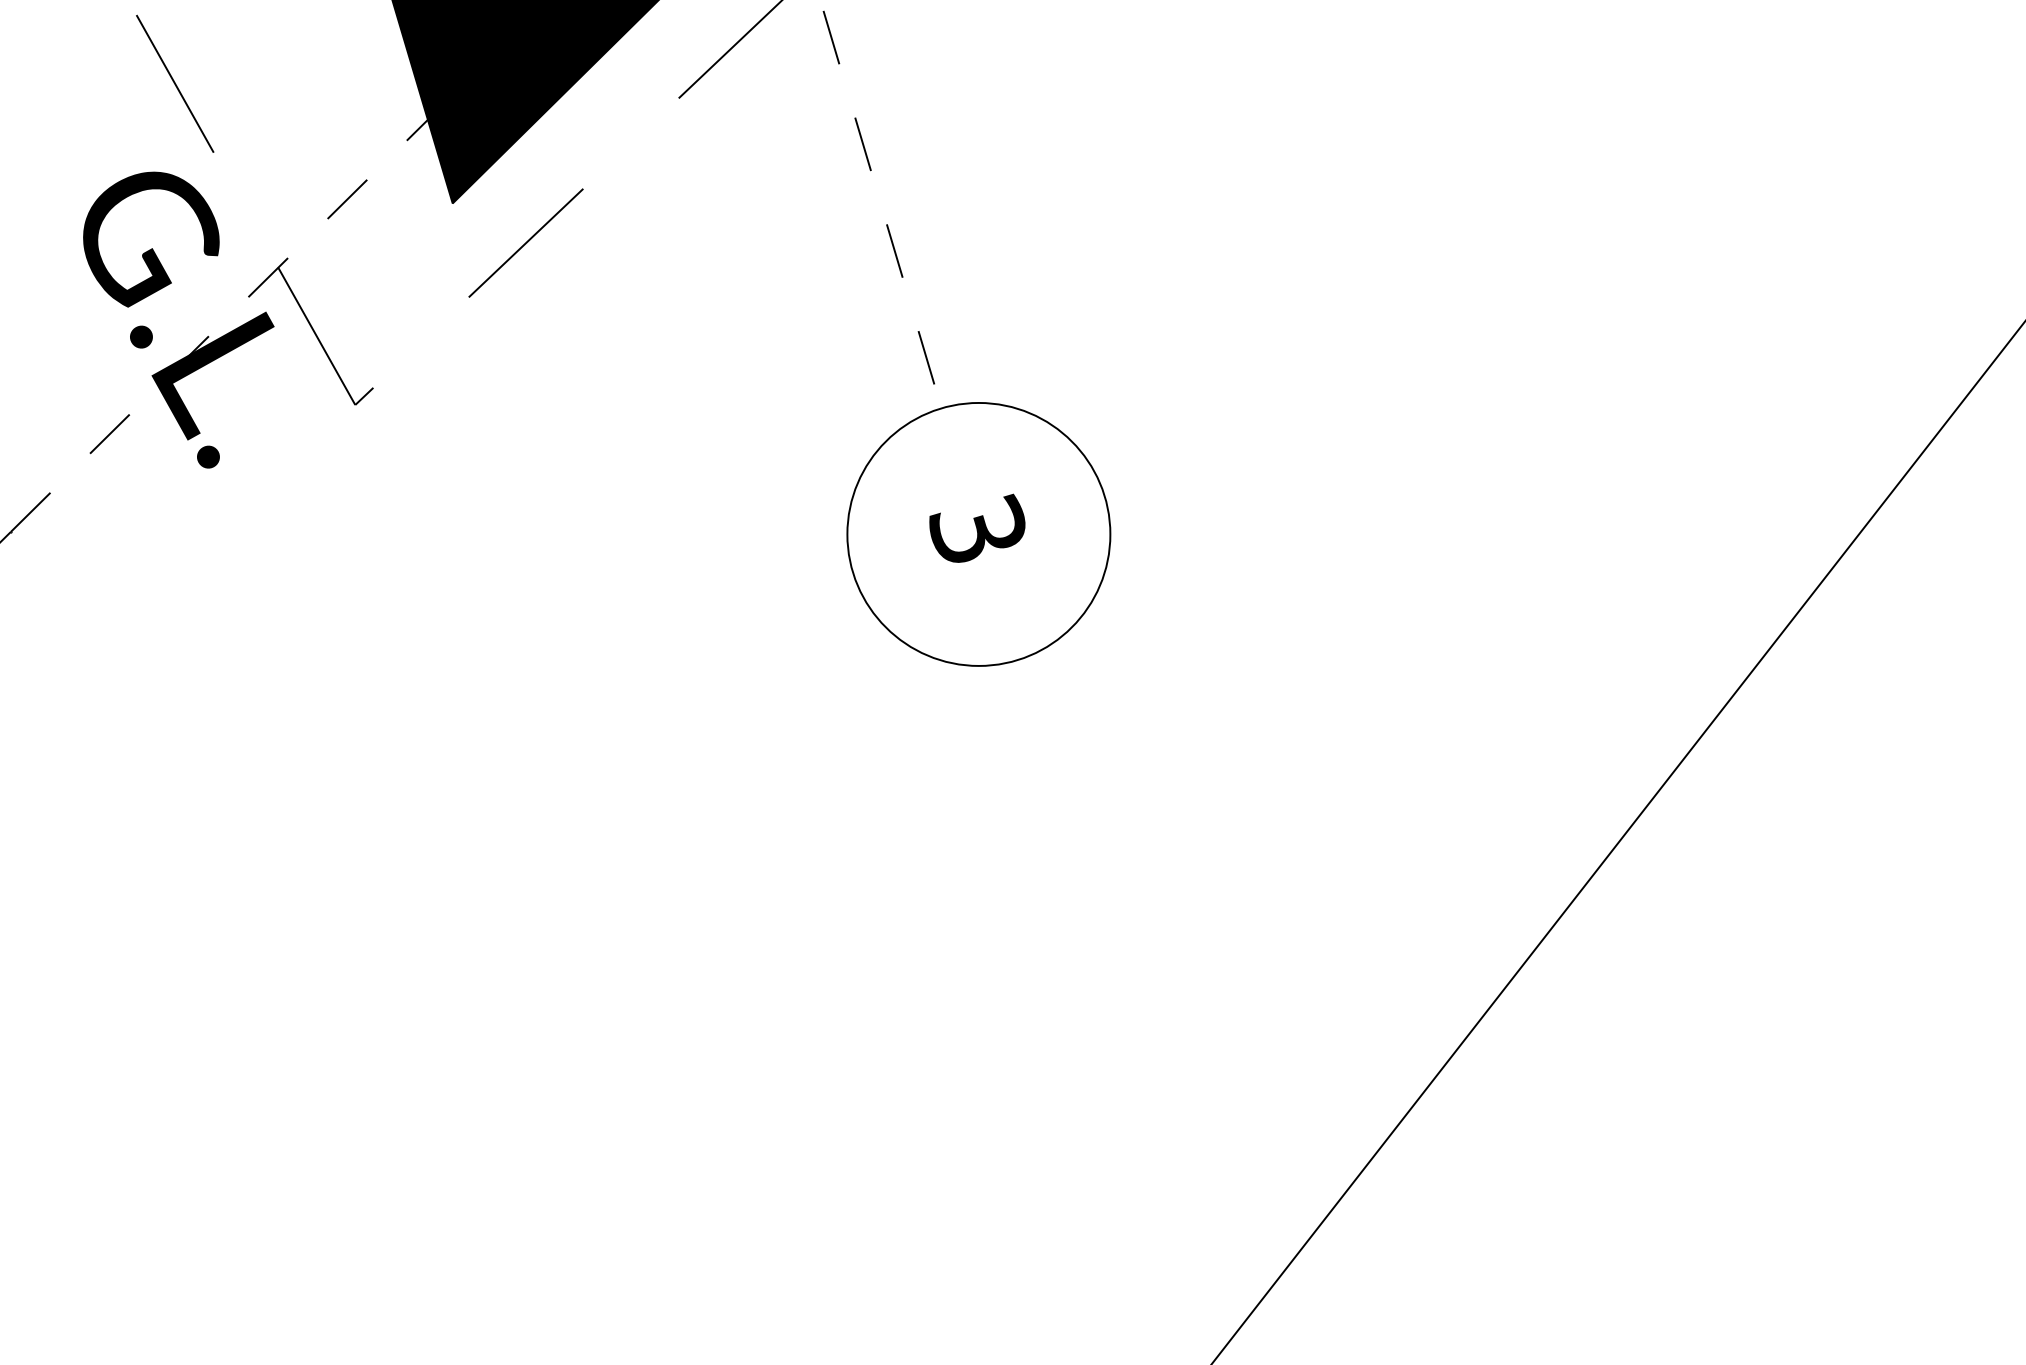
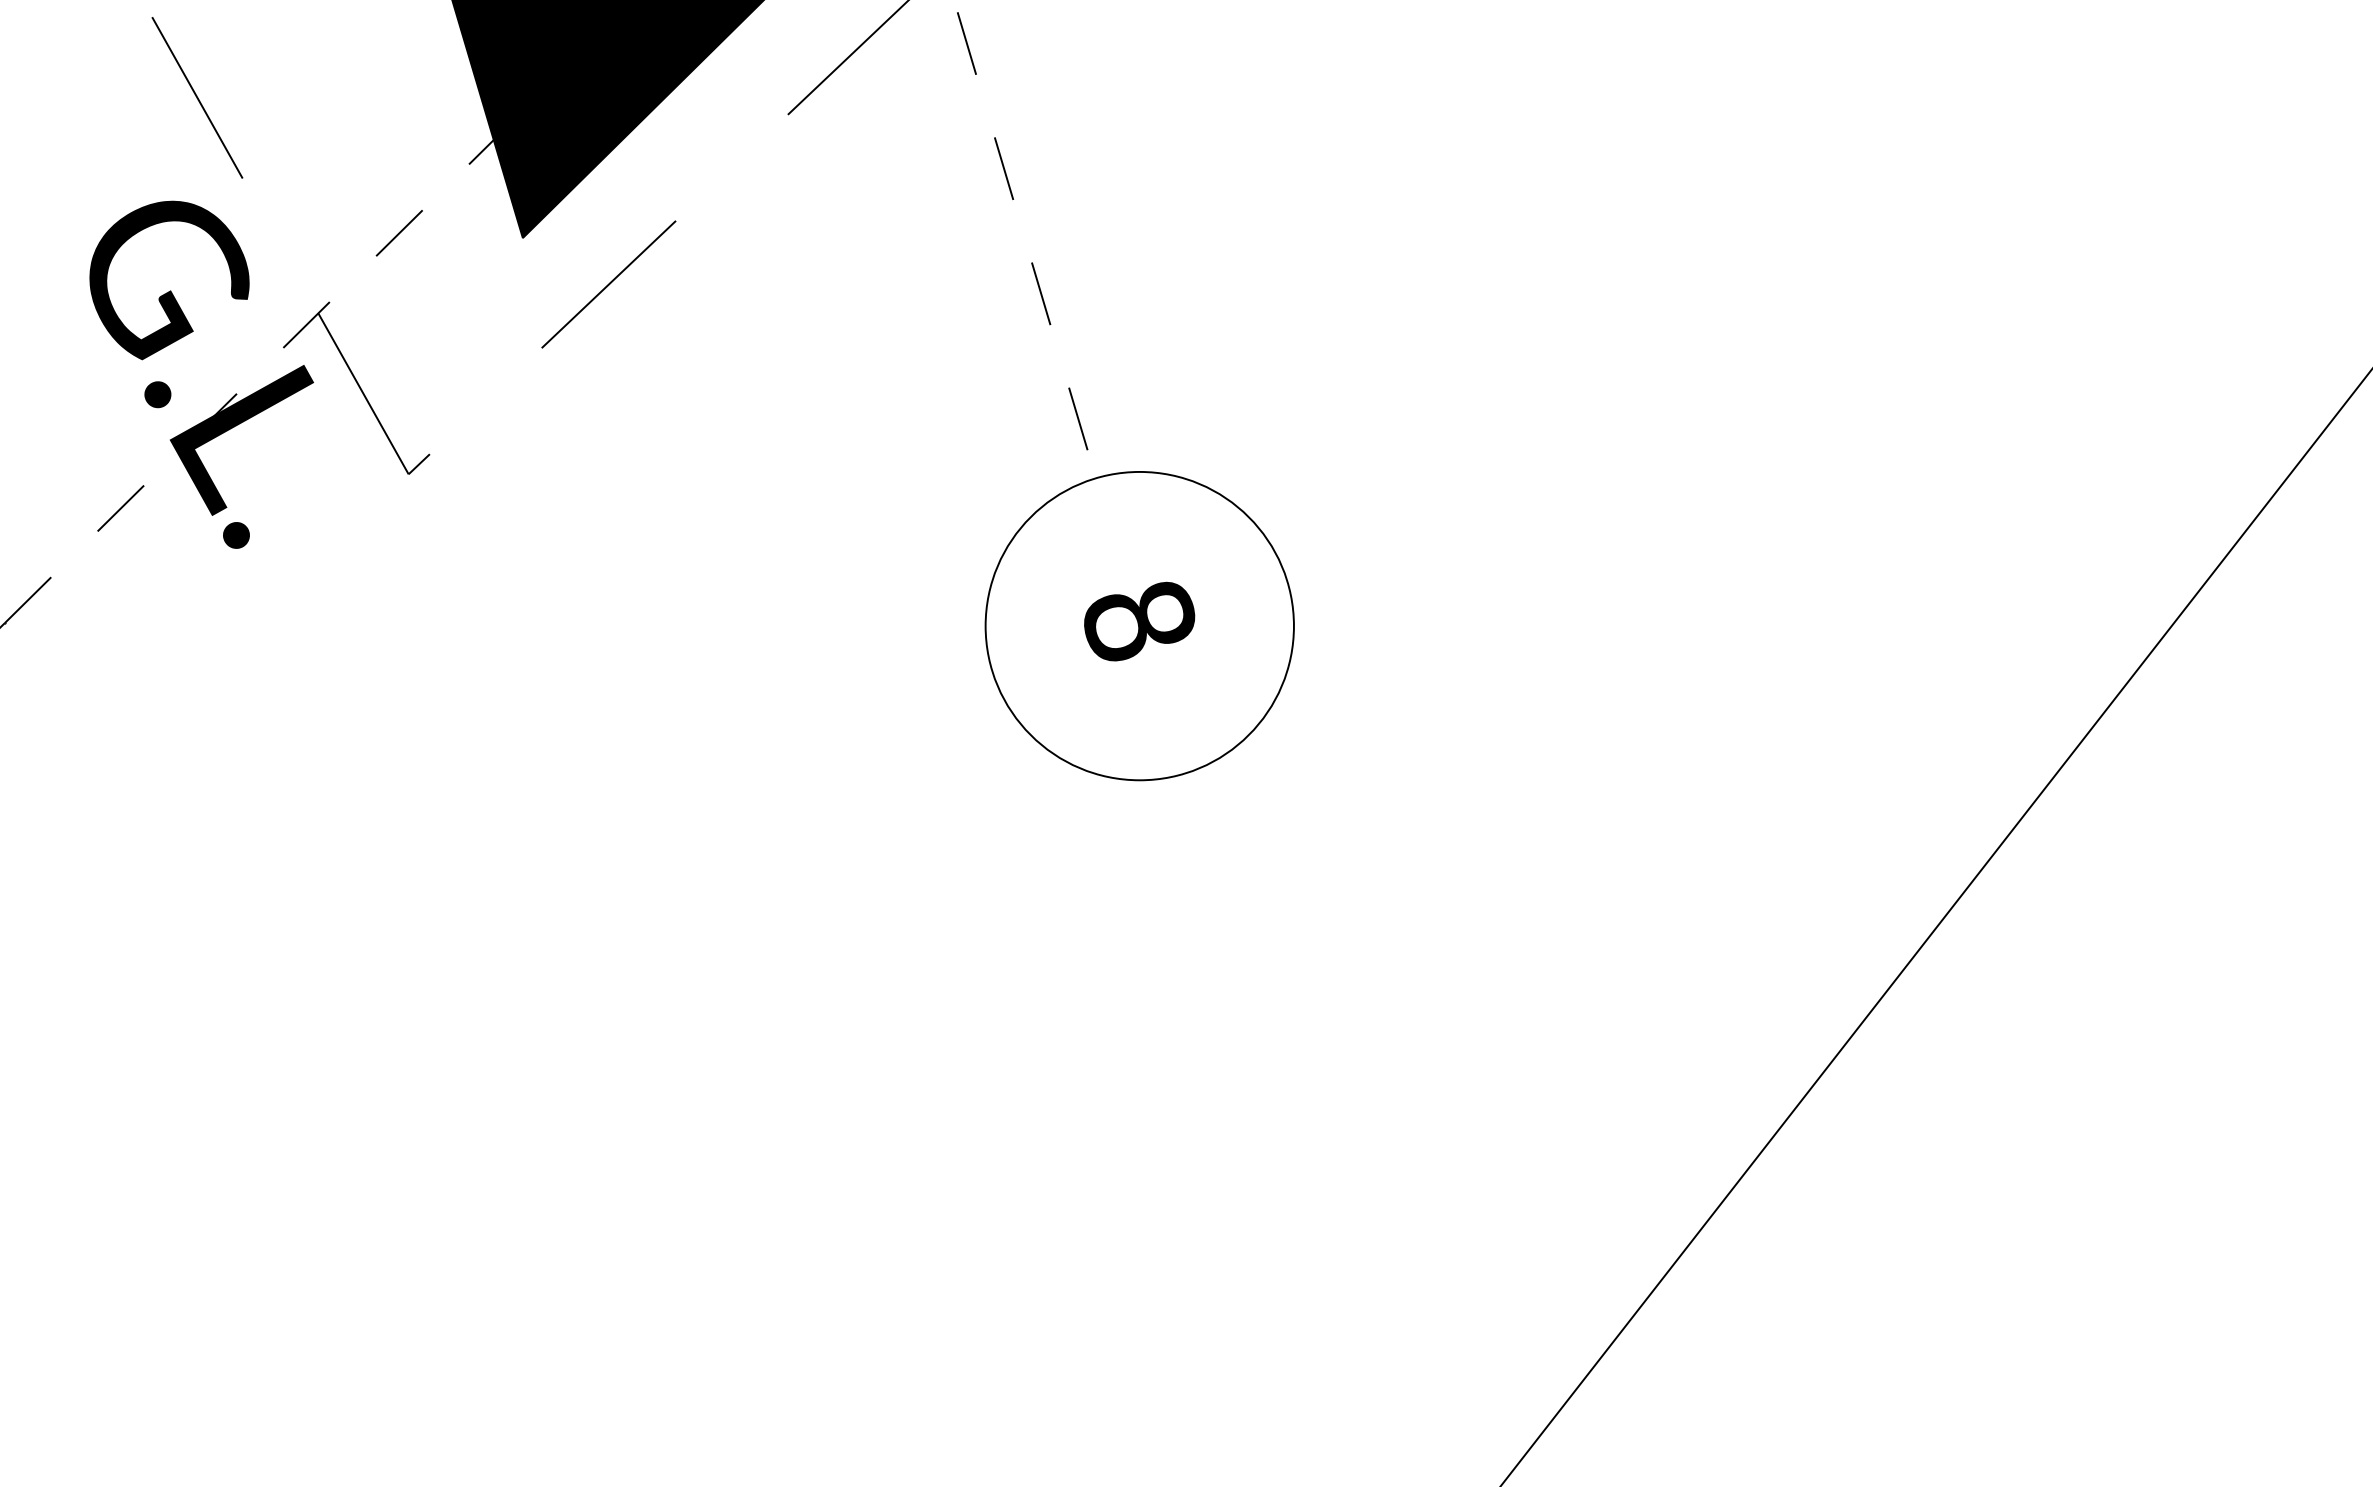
text: (977, 528) -> (1138, 619), 3 -> 8

